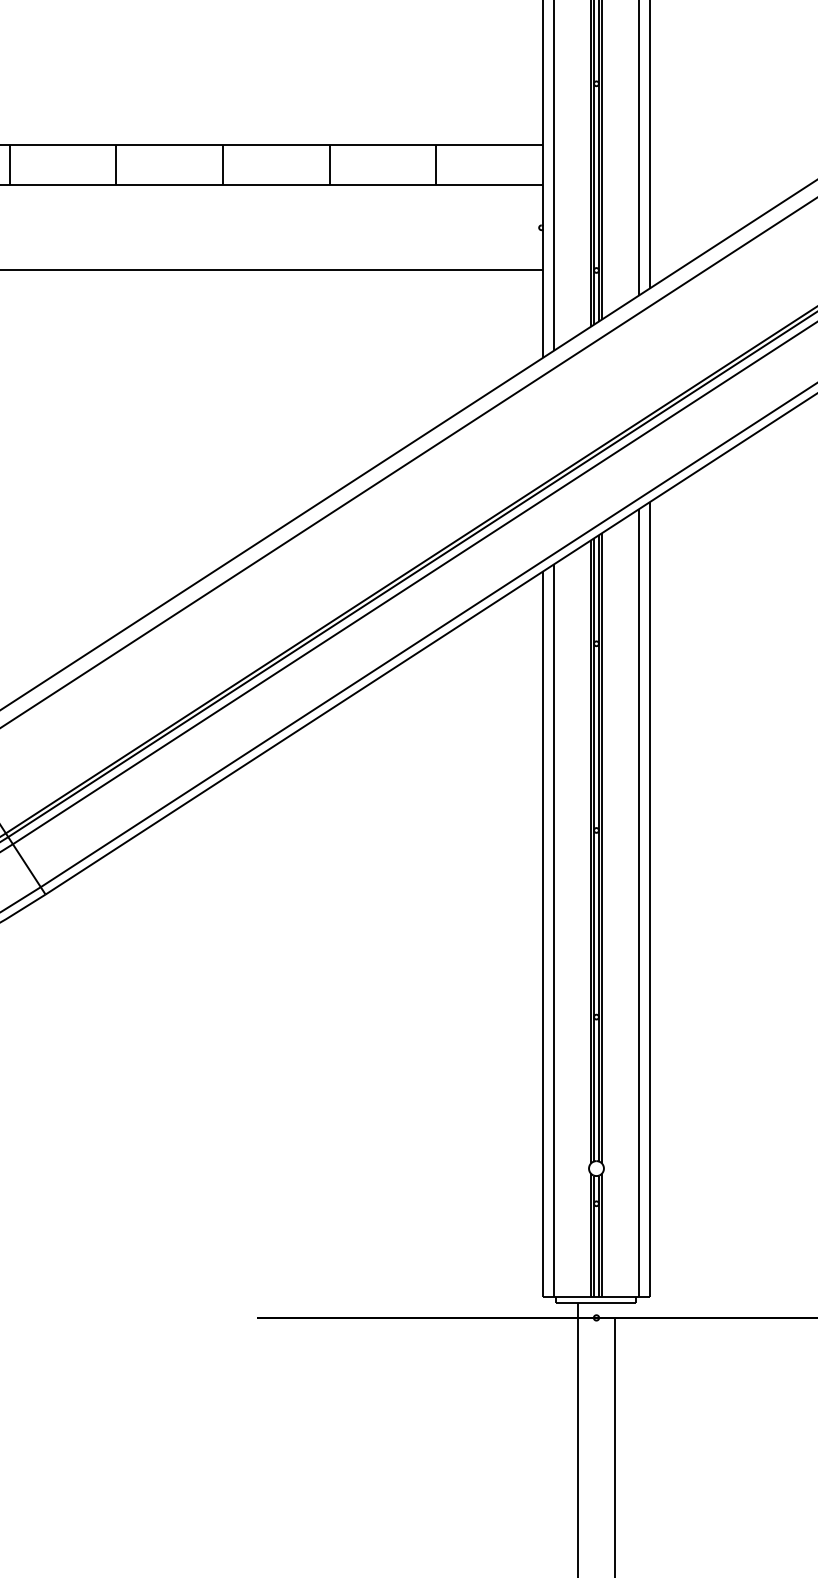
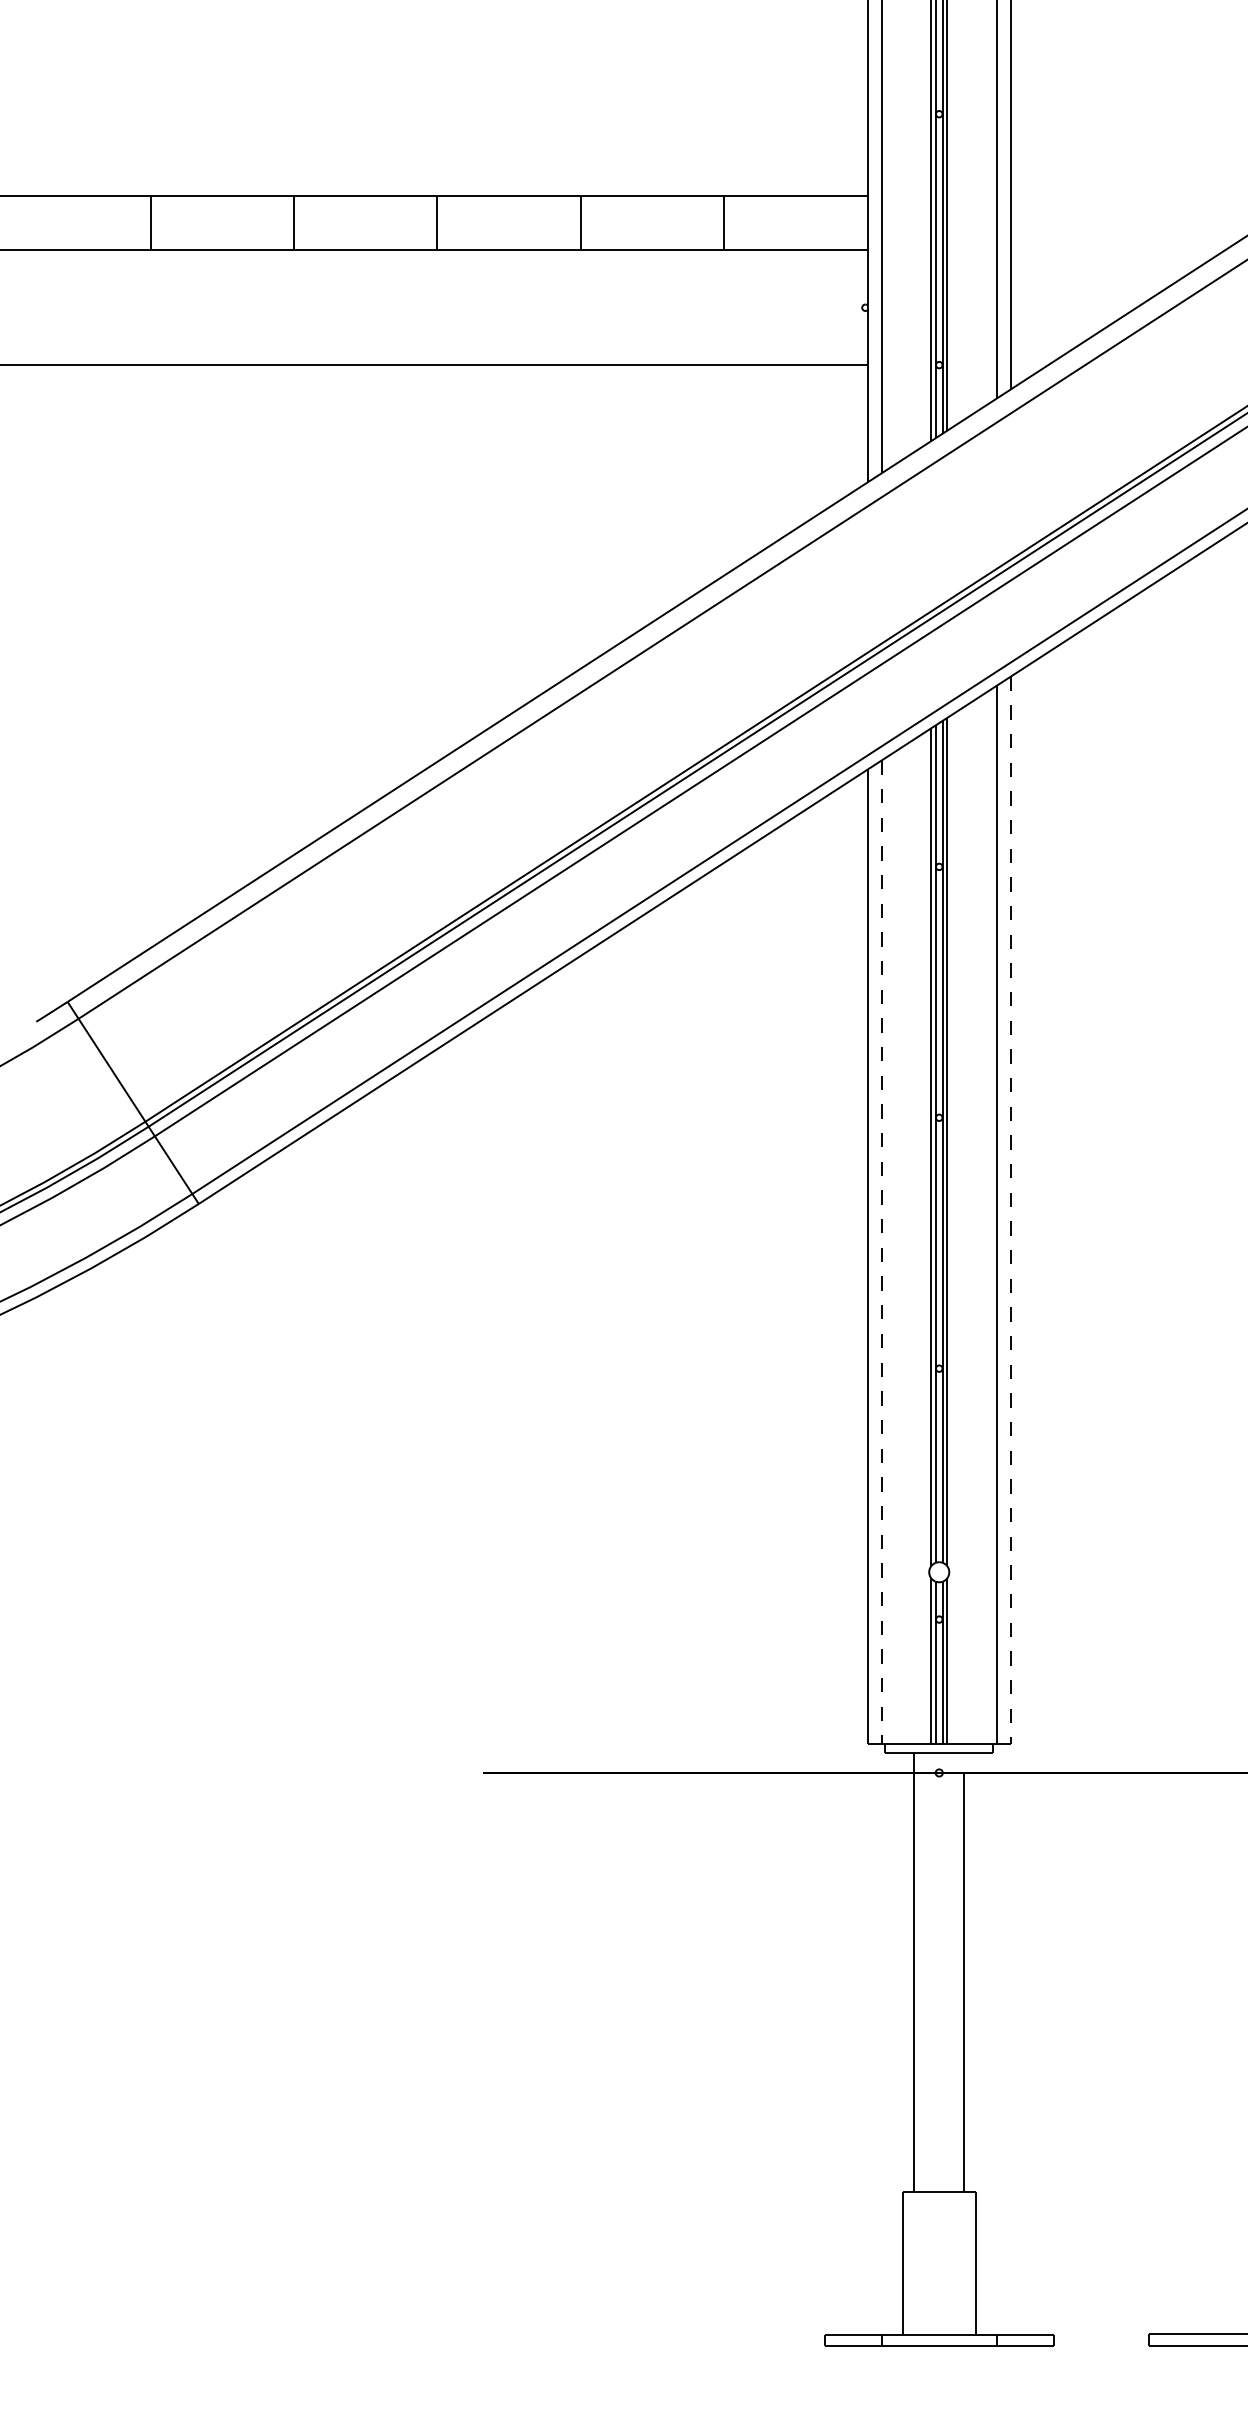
line: (649, 899) -> (1010, 1210), solid -> dashed
line: (553, 930) -> (881, 1252), solid -> dashed

